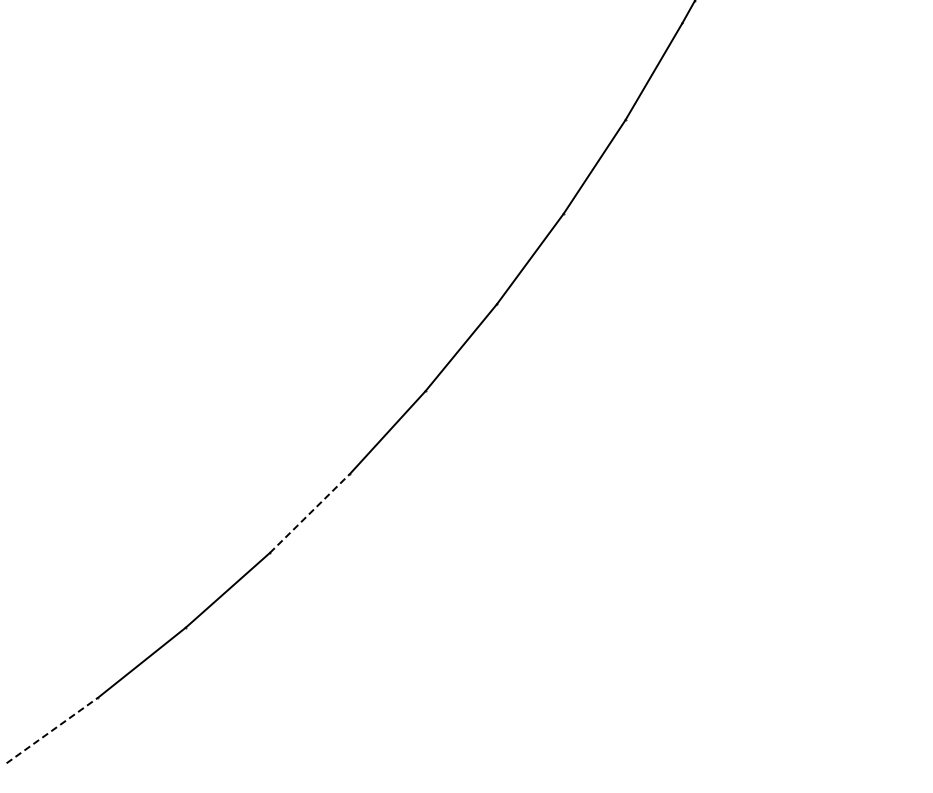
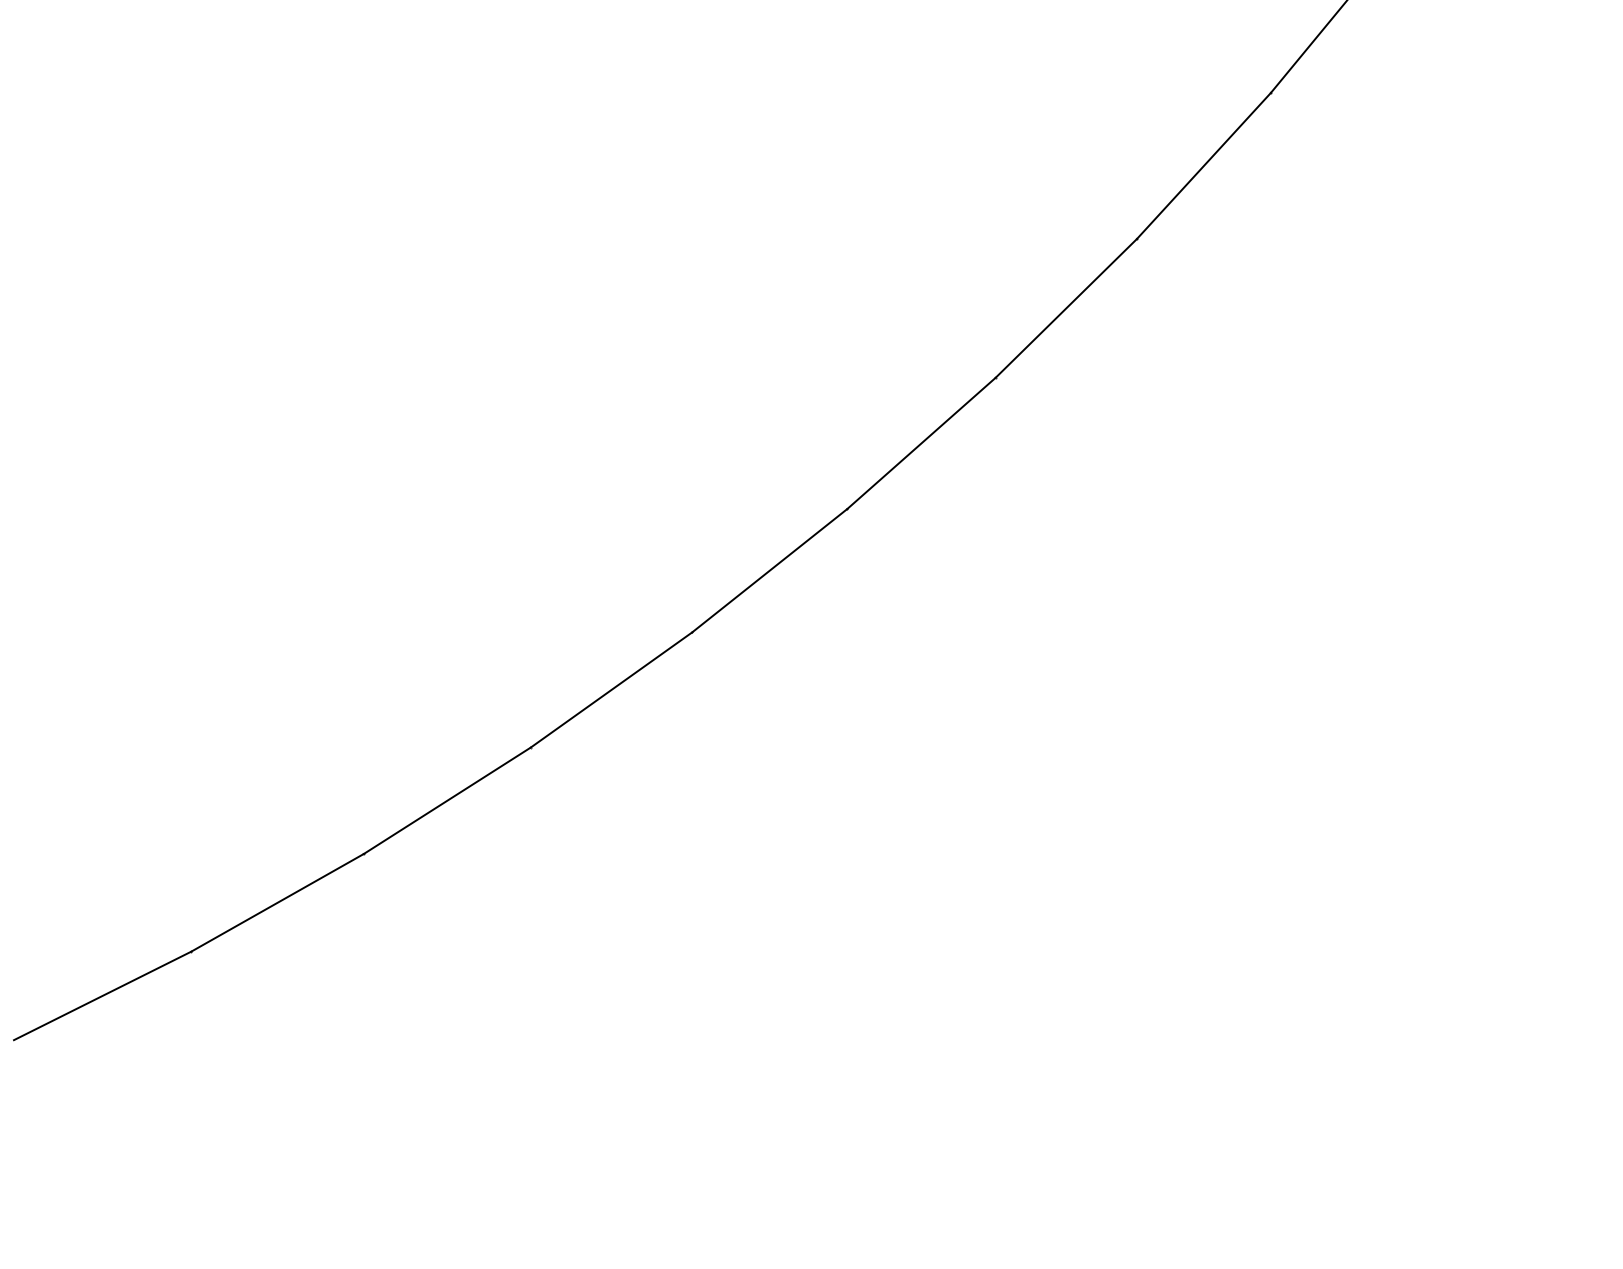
line: (310, 513) -> (612, 689), dashed -> solid
line: (52, 730) -> (103, 995), dashed -> solid

